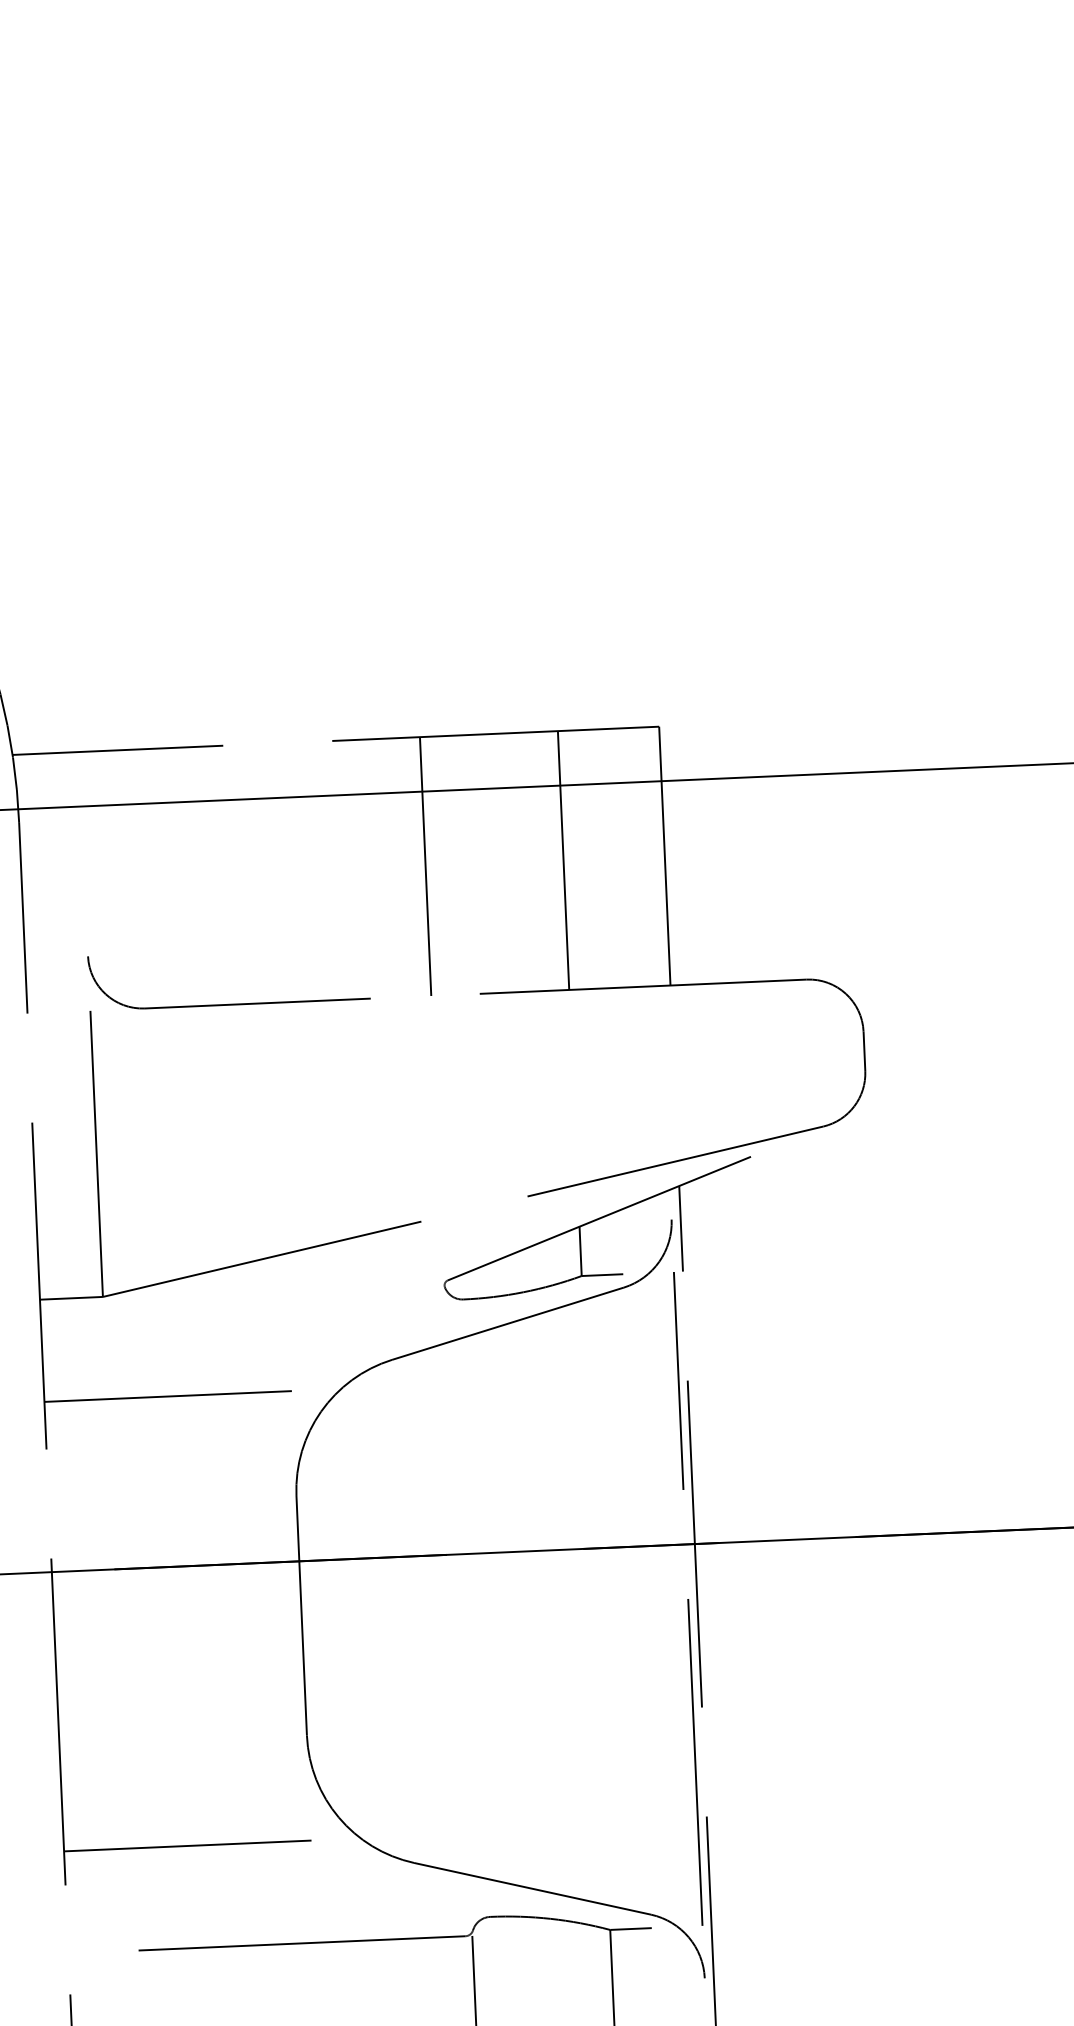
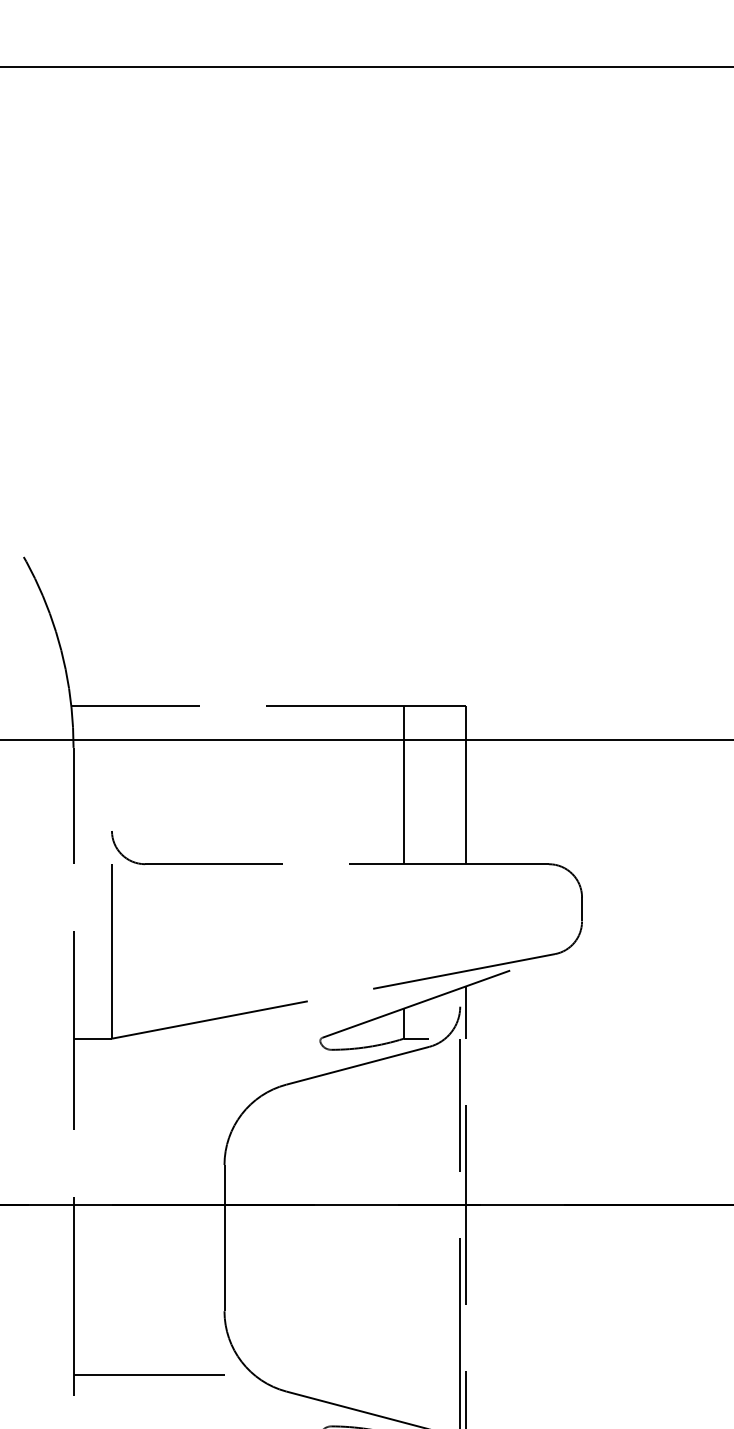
line: (425, 866) -> (319, 785), removed
line: (167, 1397) -> (148, 1101), removed

